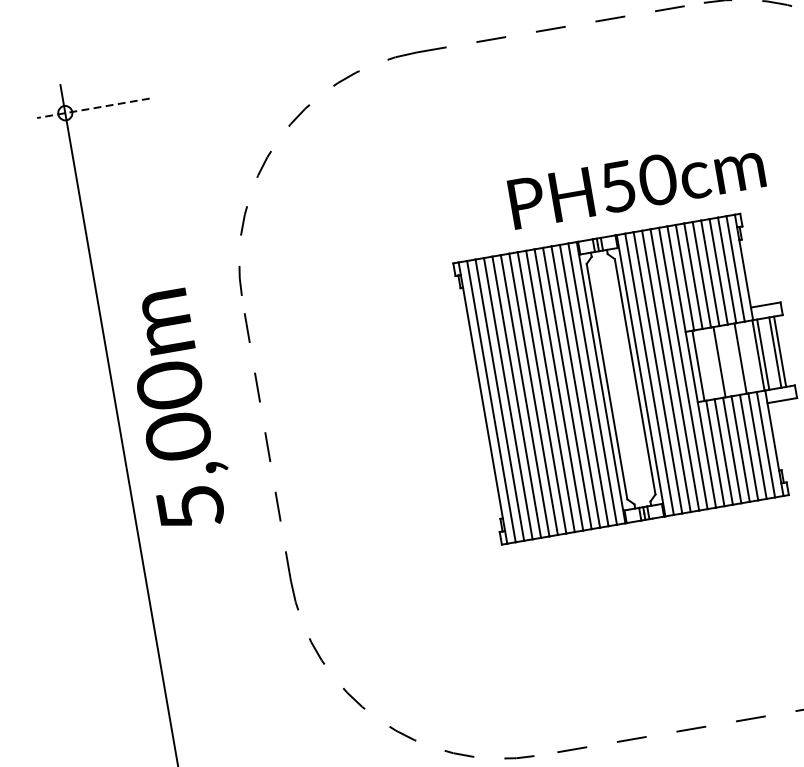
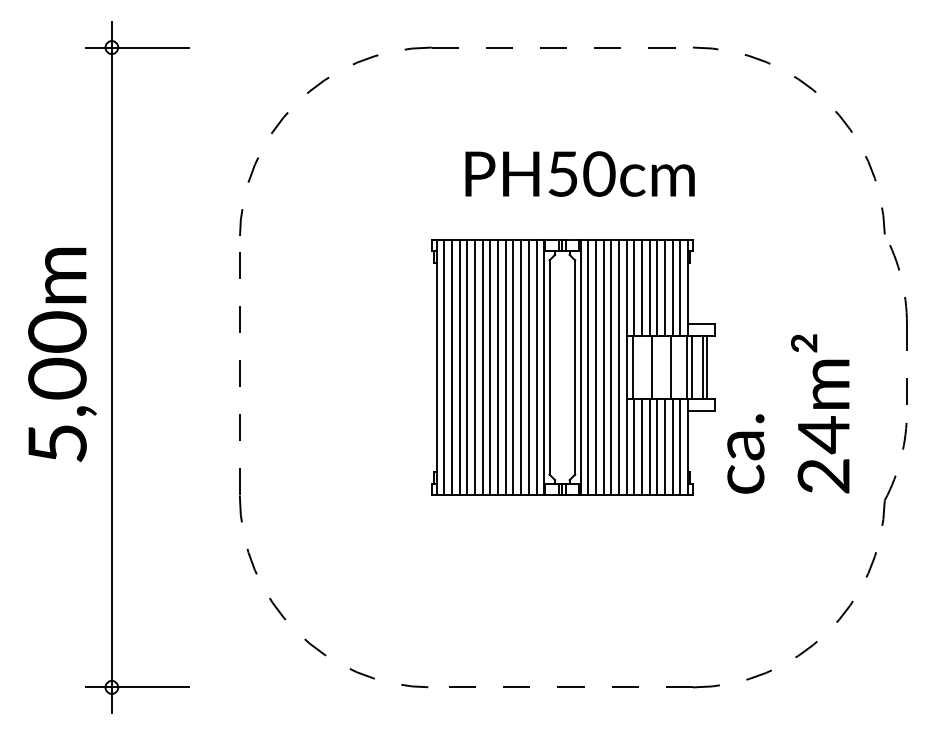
line: (92, 108) -> (136, 47), dashed -> solid
text: (636, 183) -> (579, 173), moved
text: (179, 410) -> (62, 355), moved

